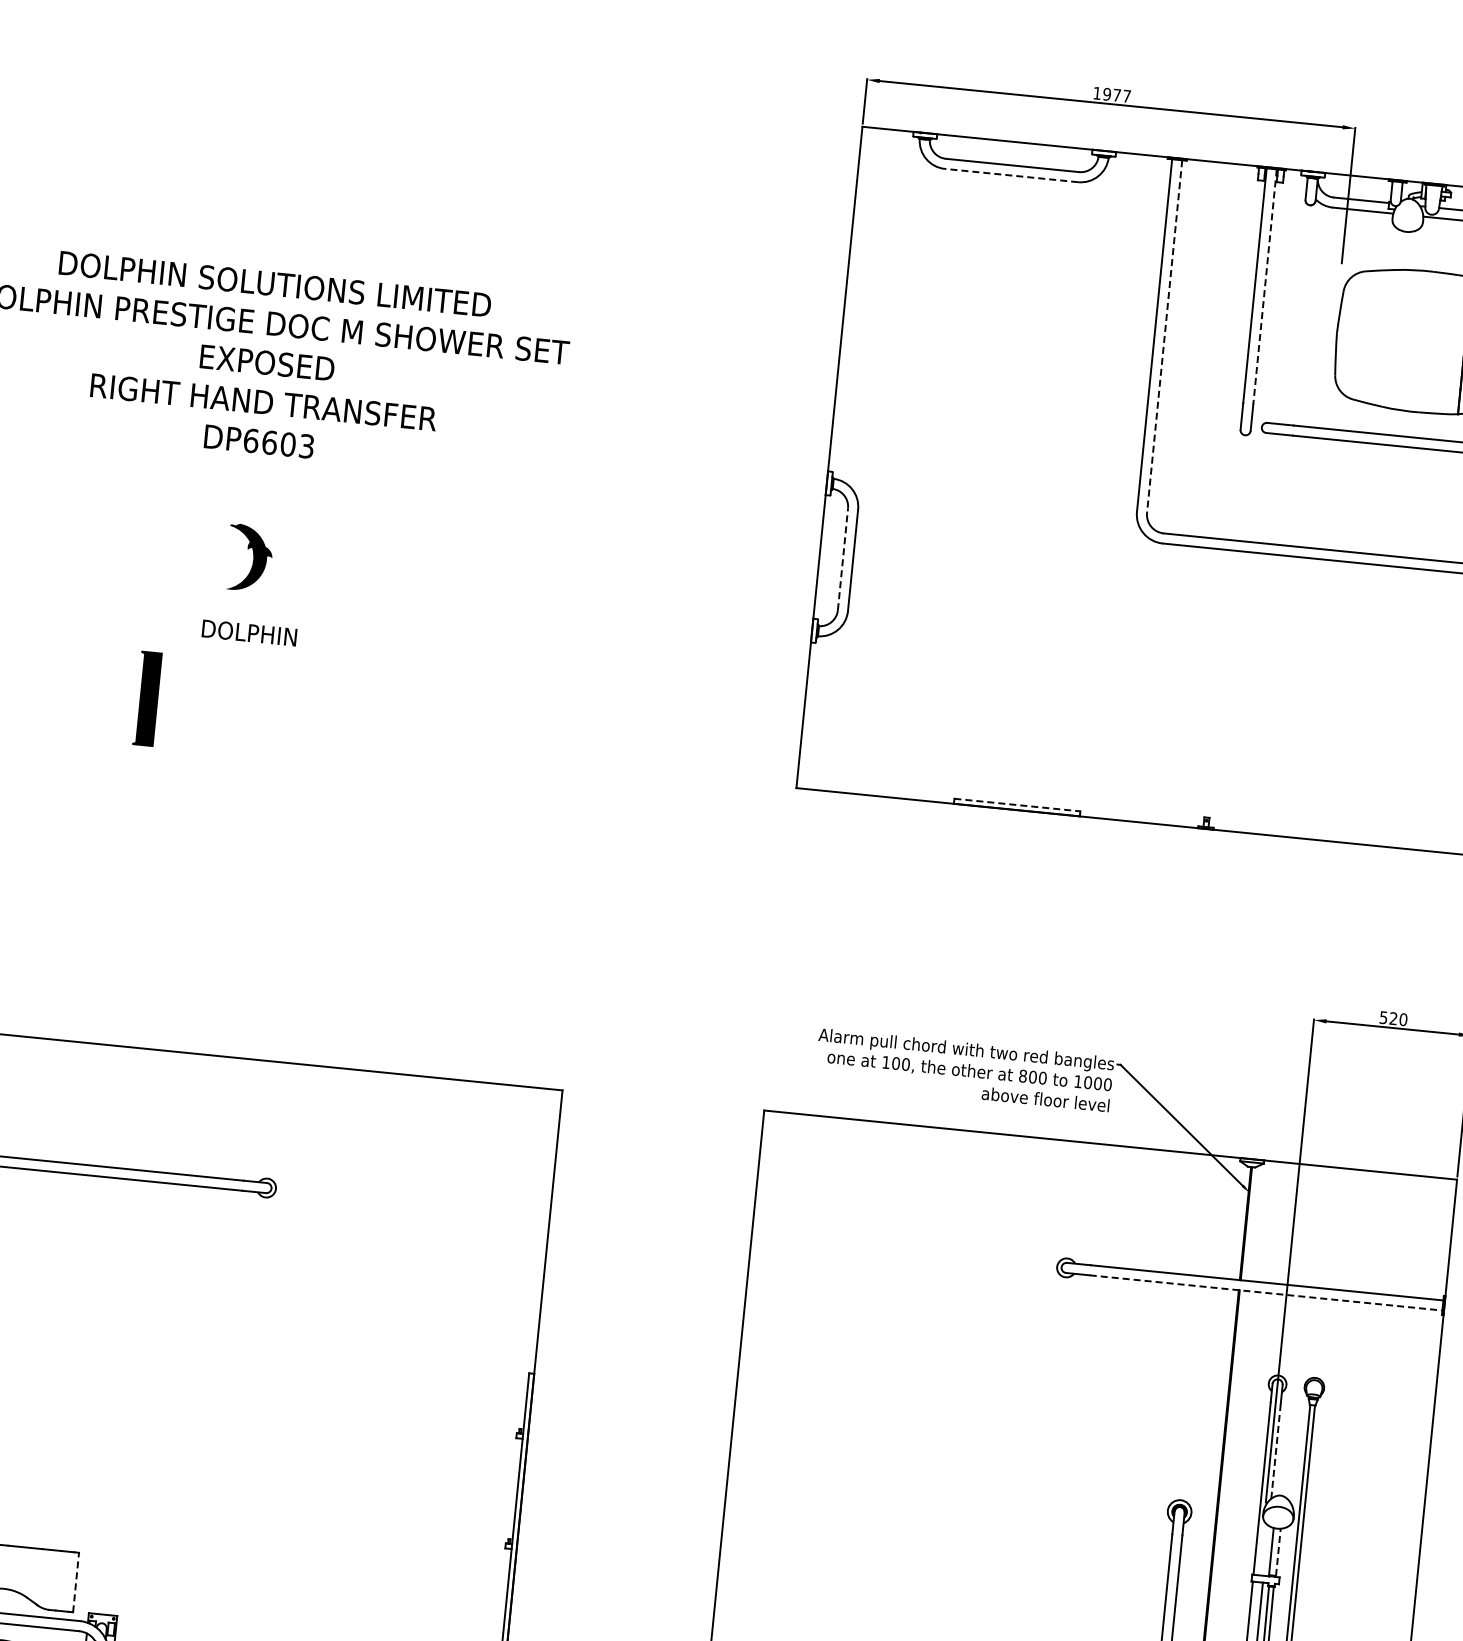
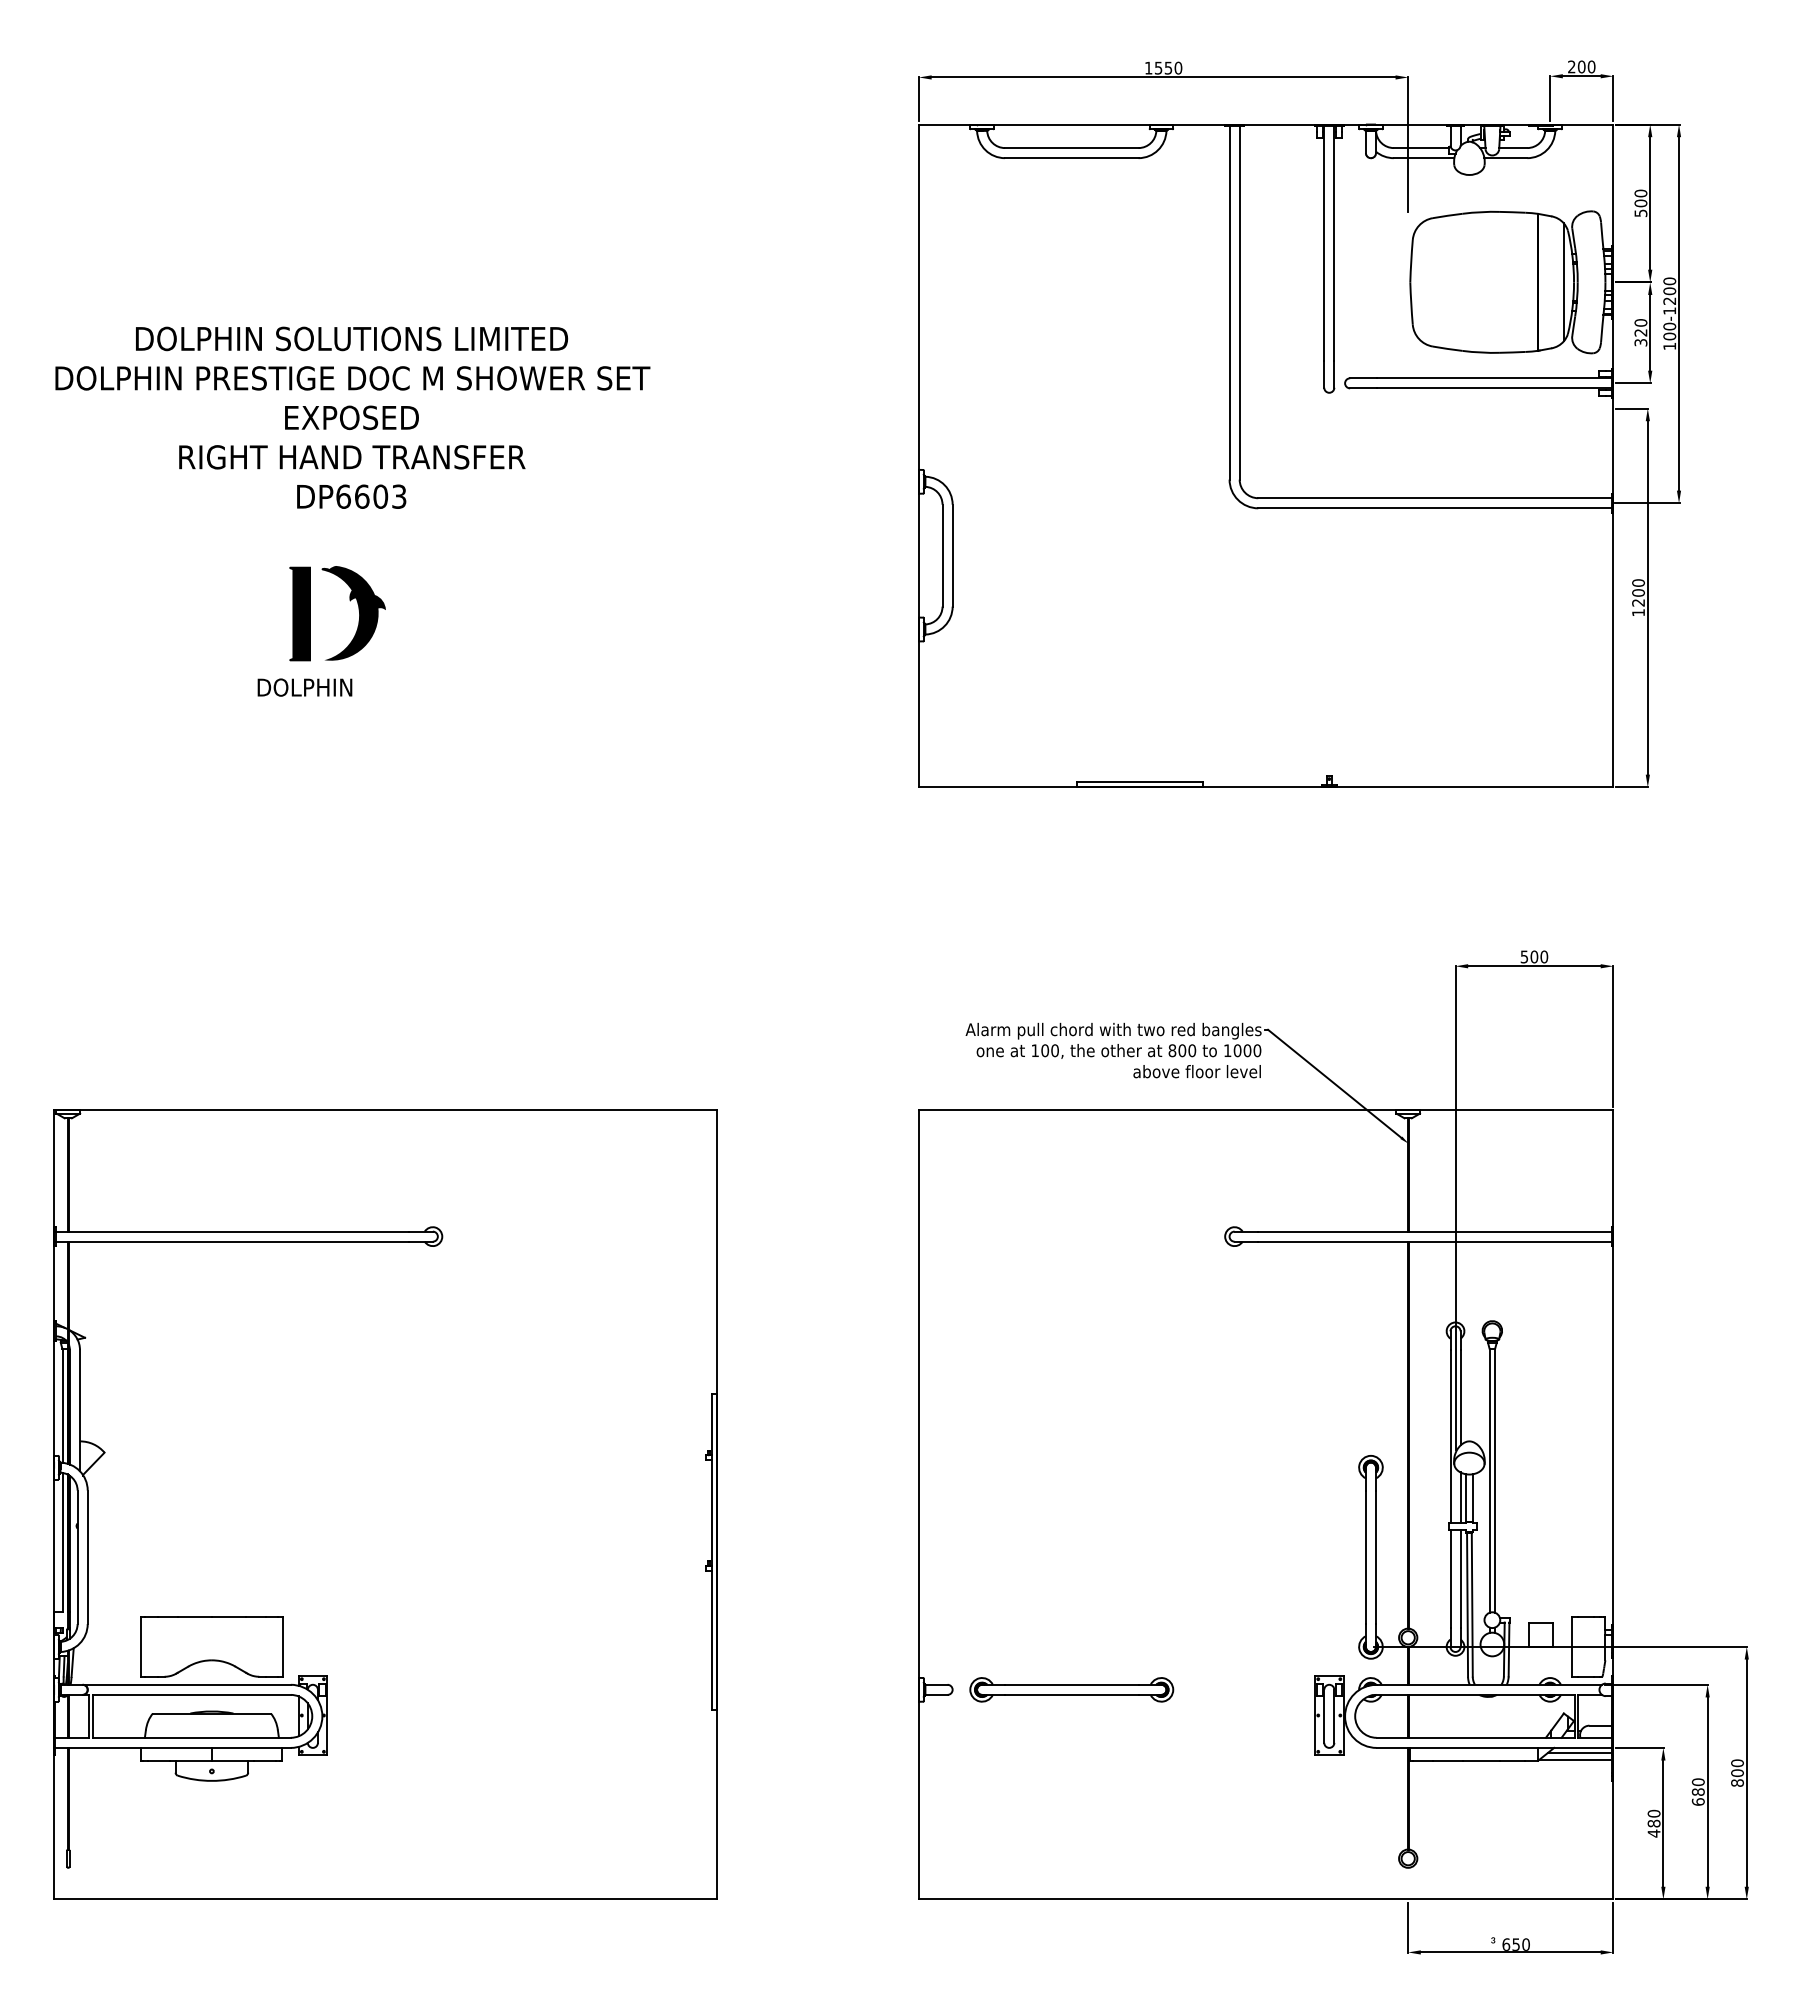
text: (1117, 94) -> (1168, 67), 1977 -> 1550
line: (1011, 175) -> (1071, 158), dashed -> solid
line: (1265, 286) -> (1334, 243), dashed -> solid
line: (1164, 336) -> (1239, 302), dashed -> solid
part: (249, 558) -> (353, 613), size x1.43
line: (842, 559) -> (942, 555), dashed -> solid
text: (249, 632) -> (304, 687), moved
part: (146, 698) -> (299, 613), moved
line: (1017, 805) -> (1140, 782), dashed -> solid
text: (1393, 1018) -> (1534, 956), 520 -> 500
line: (1266, 1292) -> (1435, 1241), dashed -> solid
line: (1275, 1450) -> (1460, 1397), dashed -> solid
line: (1266, 1550) -> (1460, 1497), added
line: (1277, 1551) -> (1472, 1497), dashed -> solid
line: (75, 1582) -> (282, 1646), dashed -> solid

